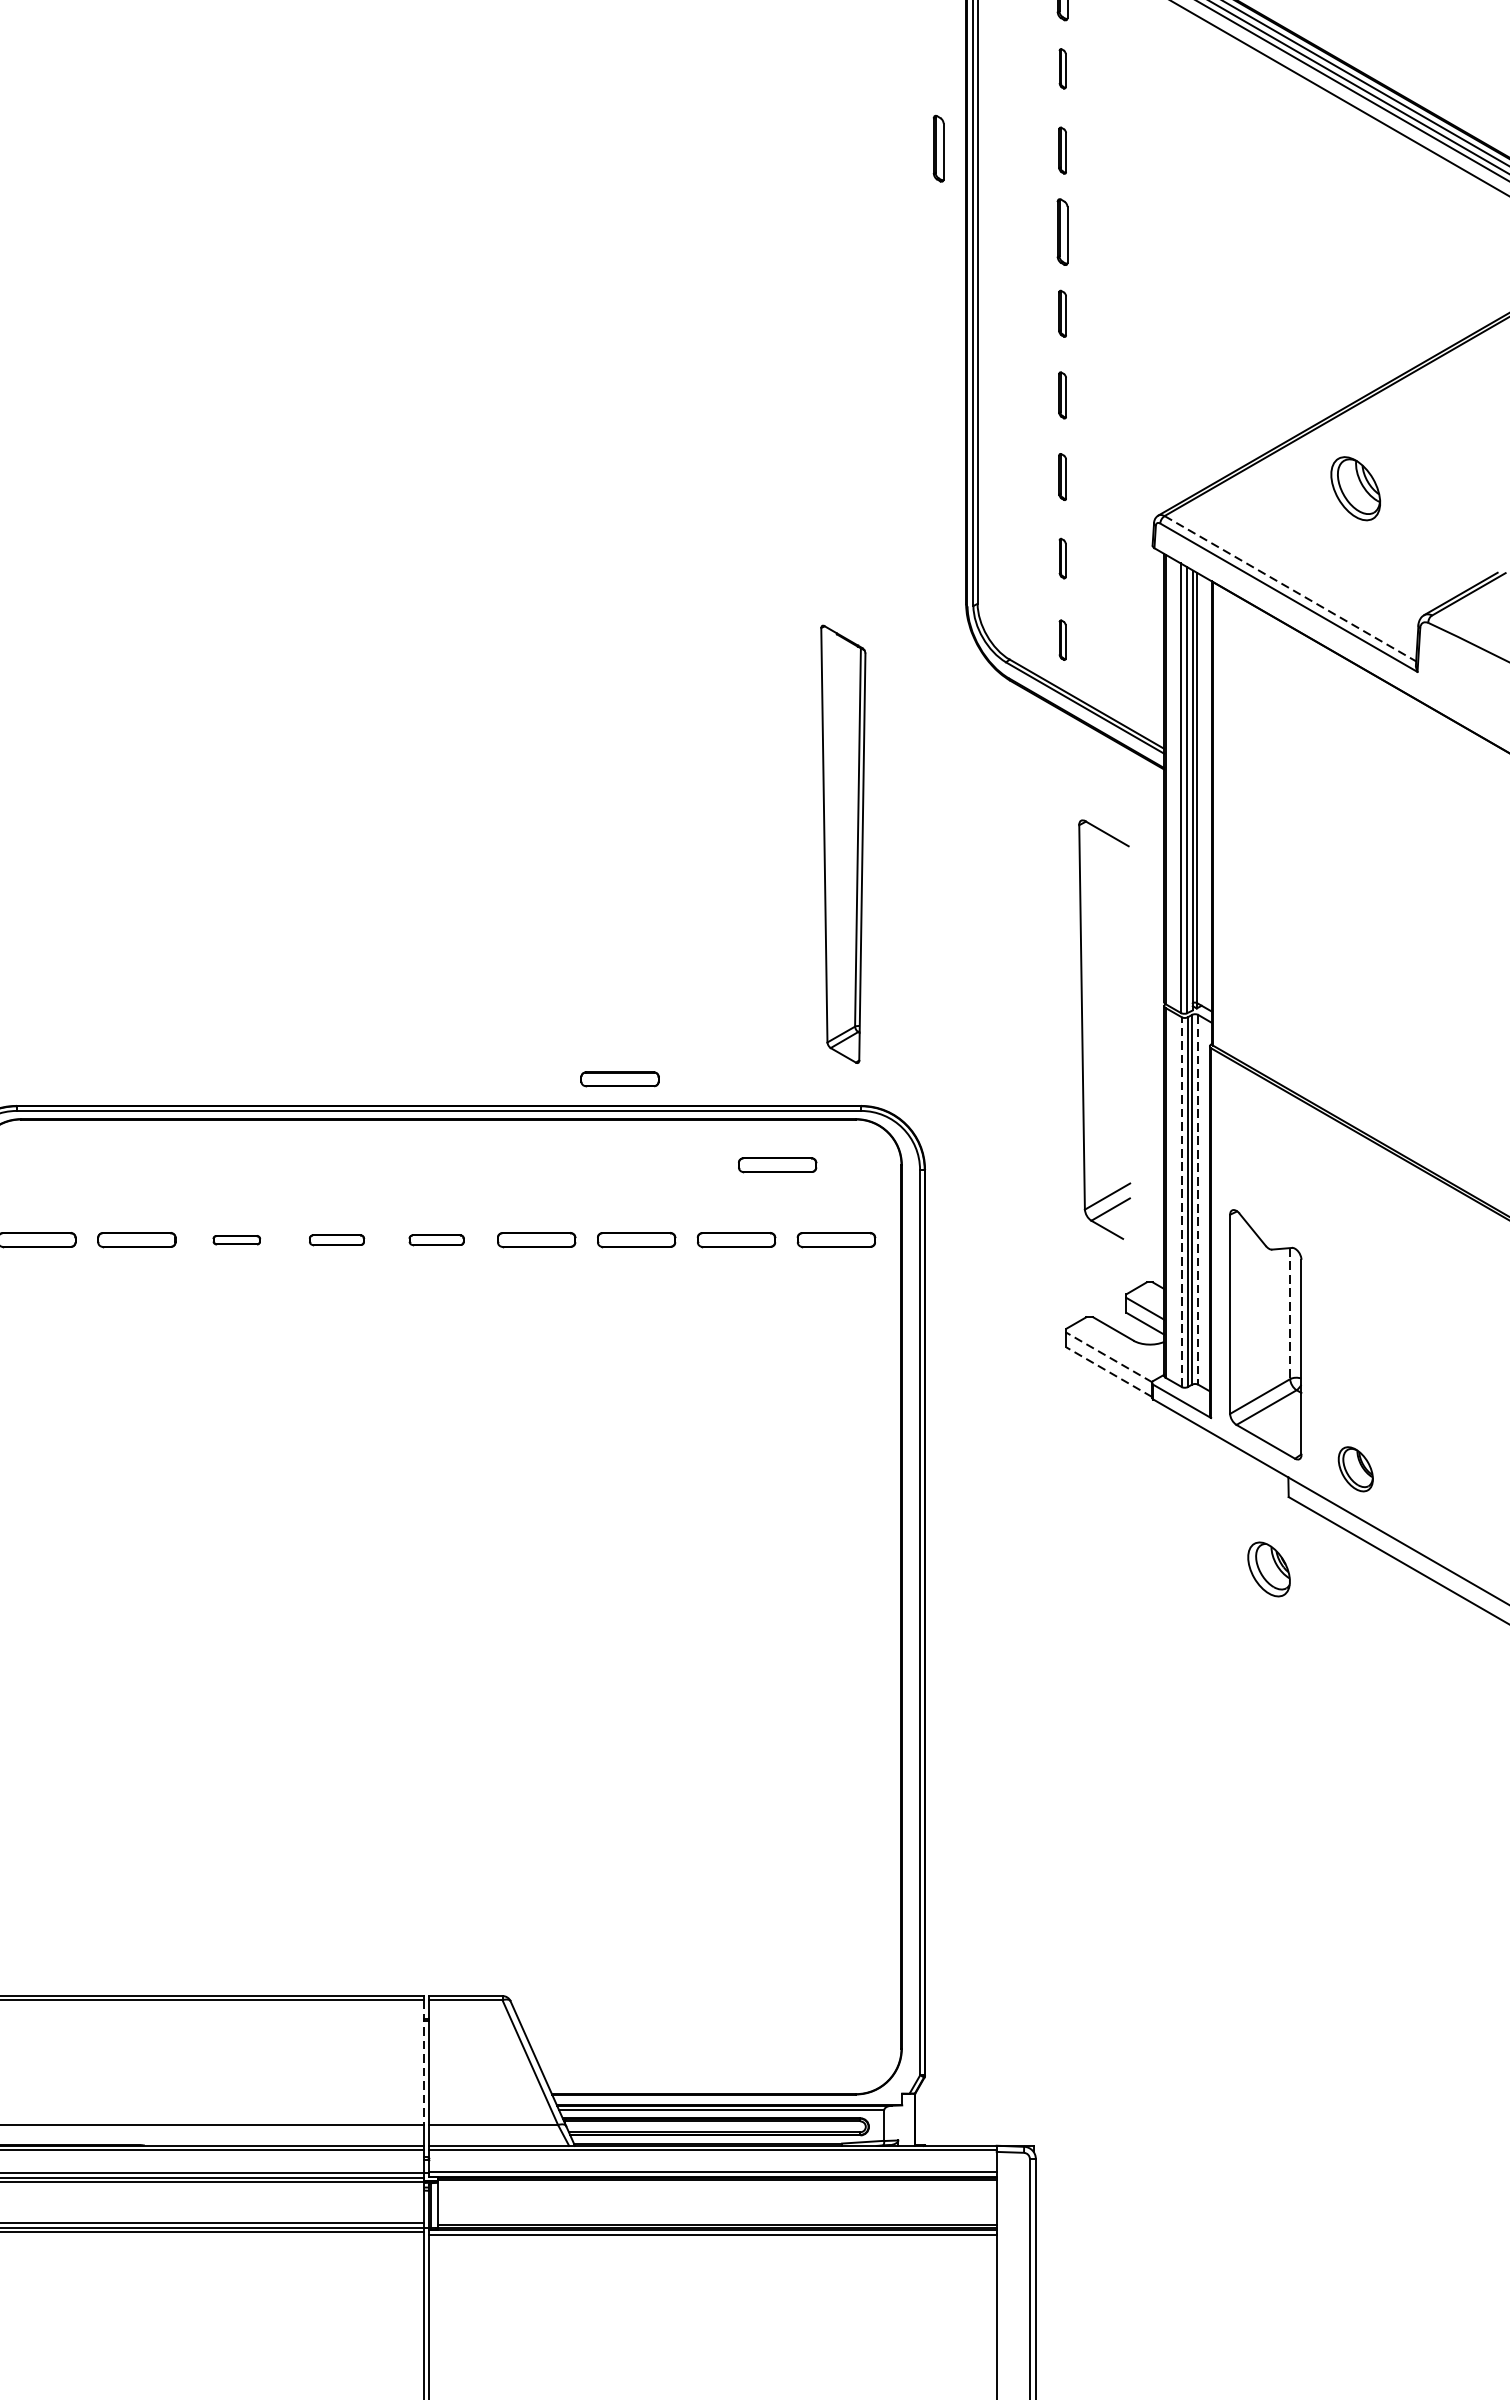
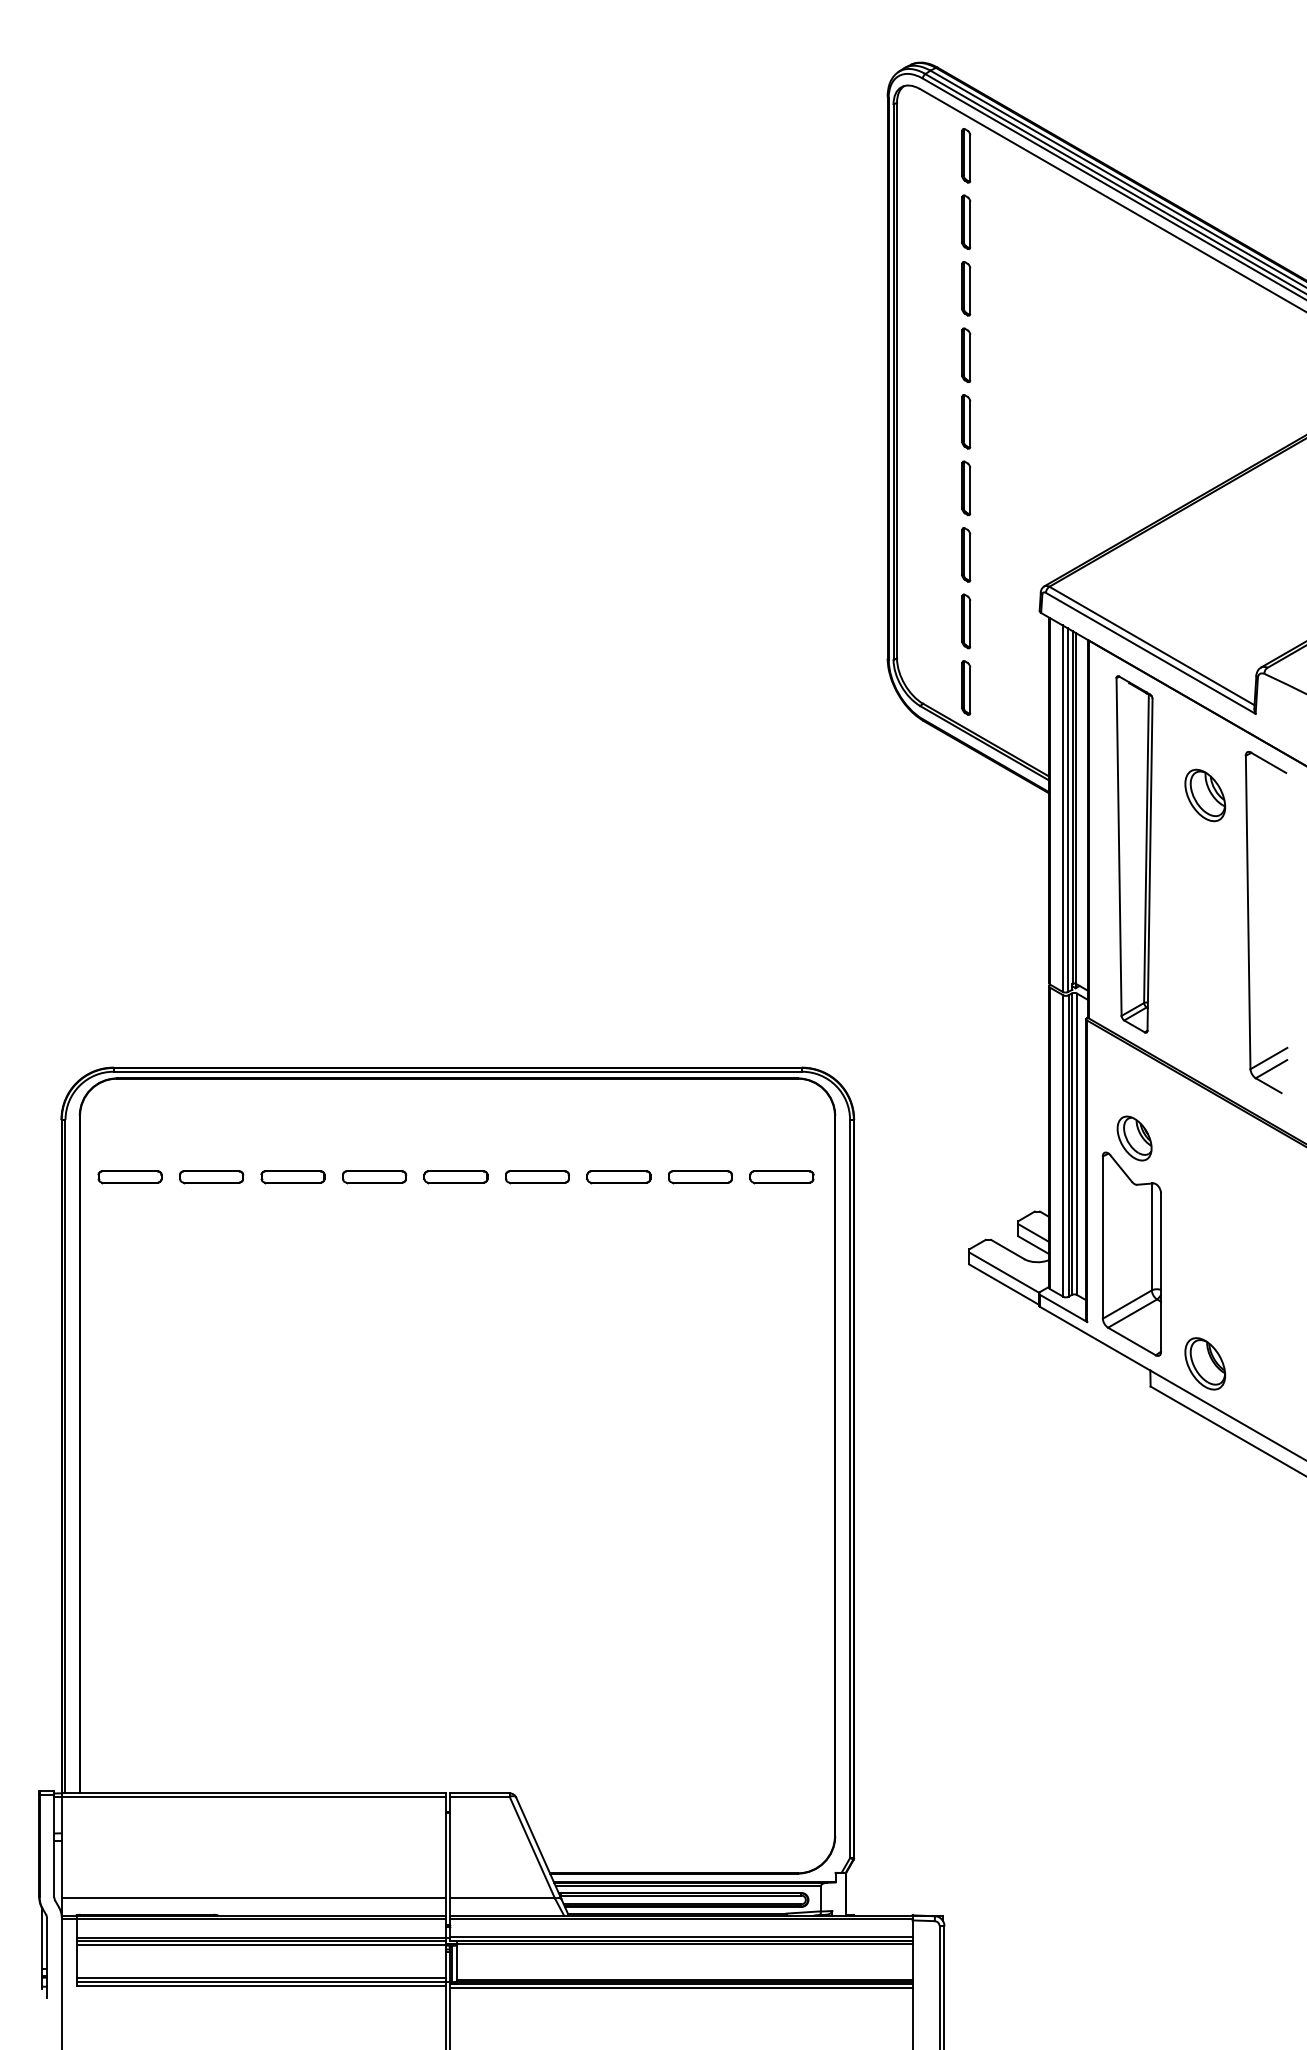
part: (1062, 68) -> (966, 221), size x1.67
part: (938, 147) -> (865, 286), removed
part: (1062, 150) -> (966, 288), size x1.43
part: (1062, 313) -> (966, 421), size x1.43
part: (1062, 395) -> (966, 488), size x1.43
part: (1062, 476) -> (966, 554), size x1.43
part: (1356, 488) -> (1205, 795), moved
part: (1062, 558) -> (966, 621), size x1.67
line: (1291, 589) -> (1152, 646), dashed -> solid
part: (1062, 639) -> (966, 687), size x1.67
part: (843, 844) -> (1134, 854), moved
part: (1083, 1029) -> (1249, 922), moved
part: (620, 1079) -> (605, 1046), removed
part: (777, 1165) -> (733, 1116), removed
line: (1199, 1200) -> (1077, 1144), dashed -> solid
line: (1181, 1202) -> (1063, 1146), dashed -> solid
part: (236, 1240) -> (292, 1177), size x1.67
part: (336, 1240) -> (374, 1177), size x1.43
part: (436, 1240) -> (455, 1177), size x1.43
line: (1289, 1314) -> (1151, 1237), dashed -> solid
line: (1108, 1357) -> (1003, 1272), dashed -> solid
line: (1108, 1371) -> (1003, 1284), dashed -> solid
part: (1356, 1468) -> (1205, 1363), size x1.43
part: (1268, 1569) -> (1134, 1138), moved
line: (423, 2062) -> (445, 1847), dashed -> solid

